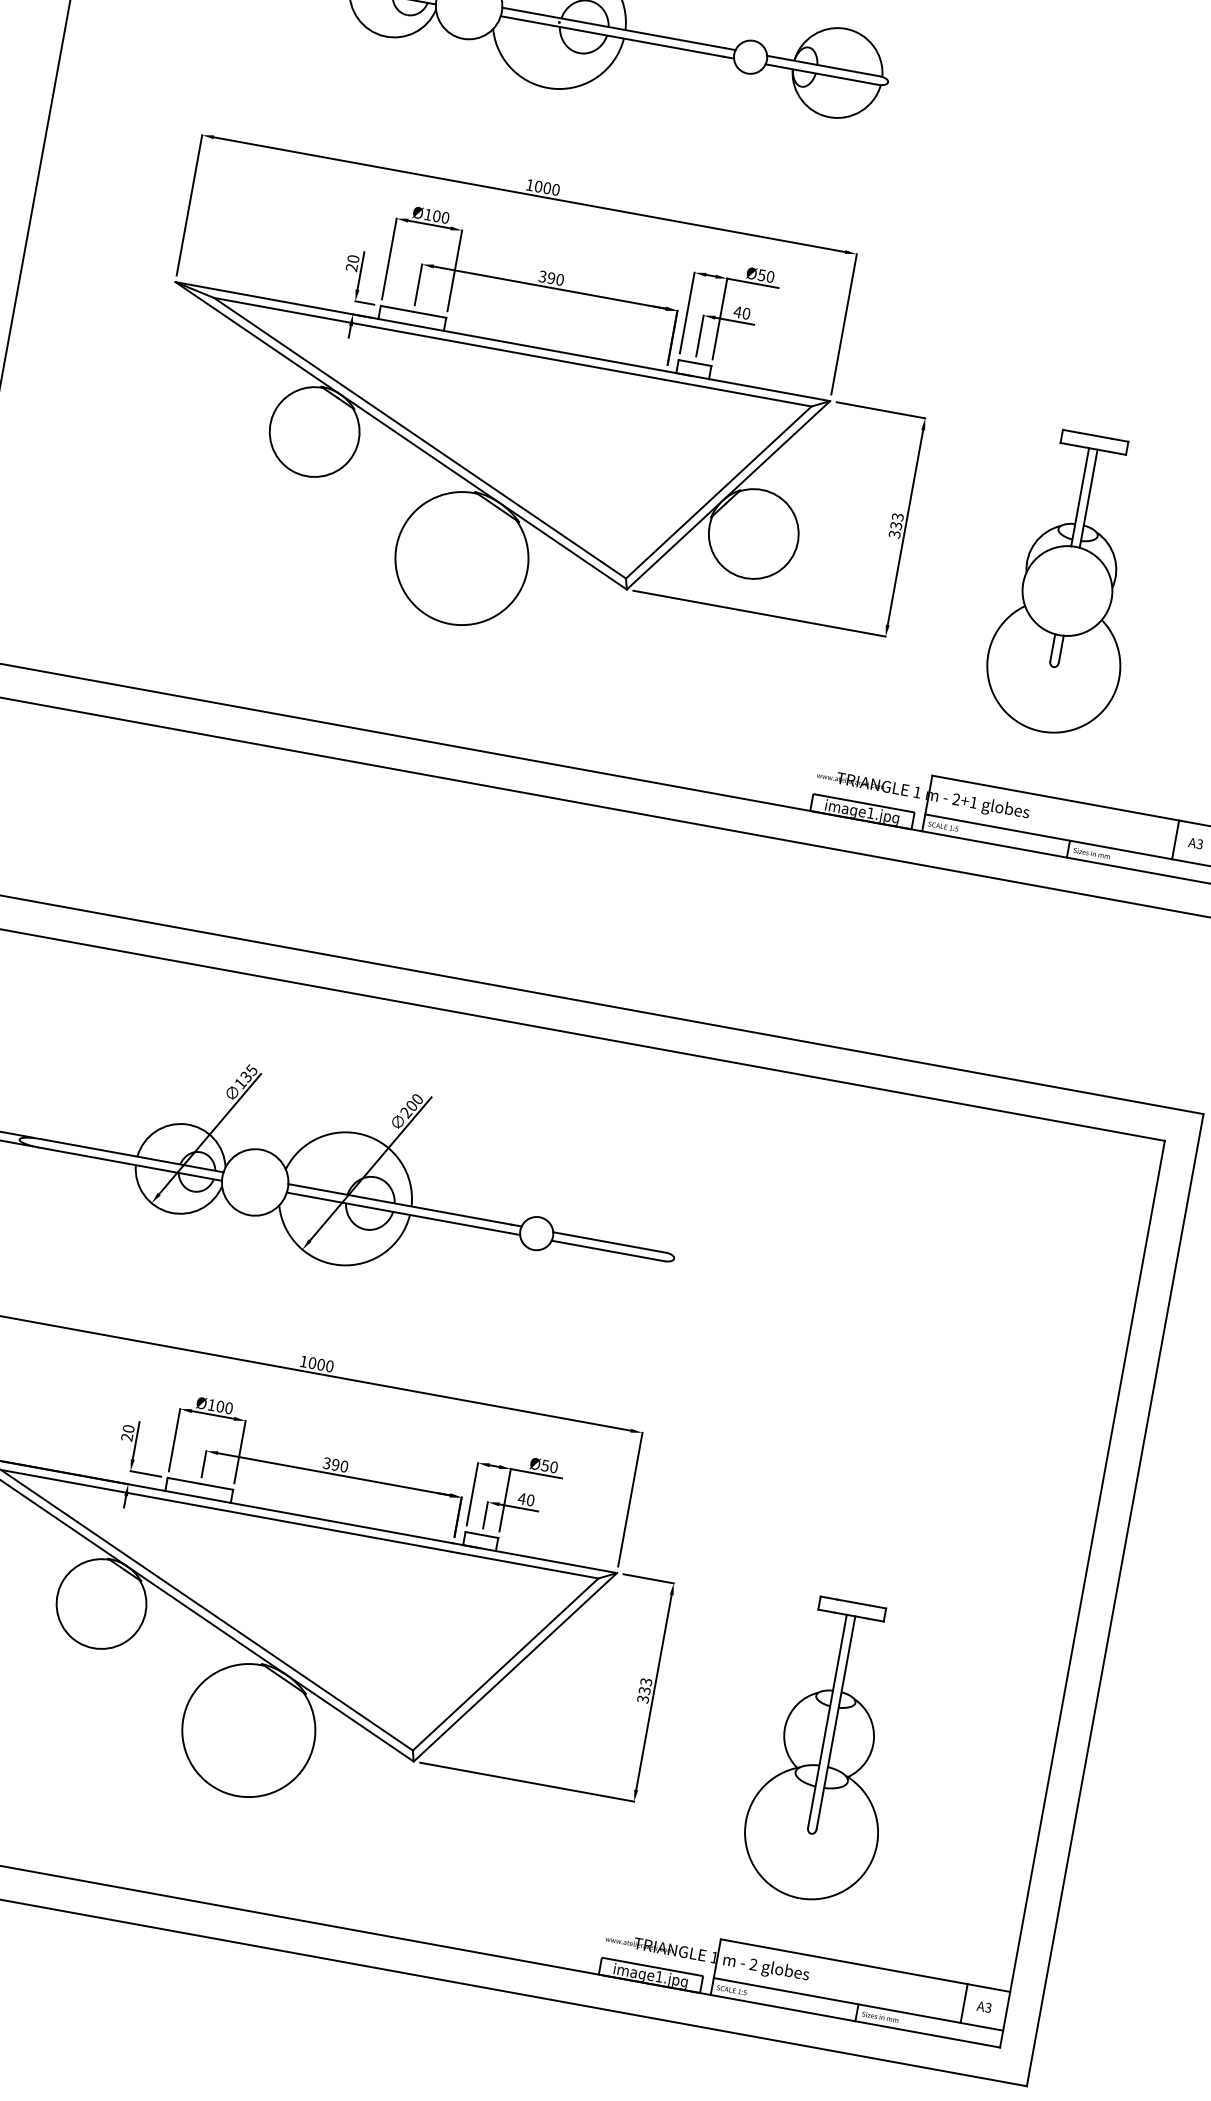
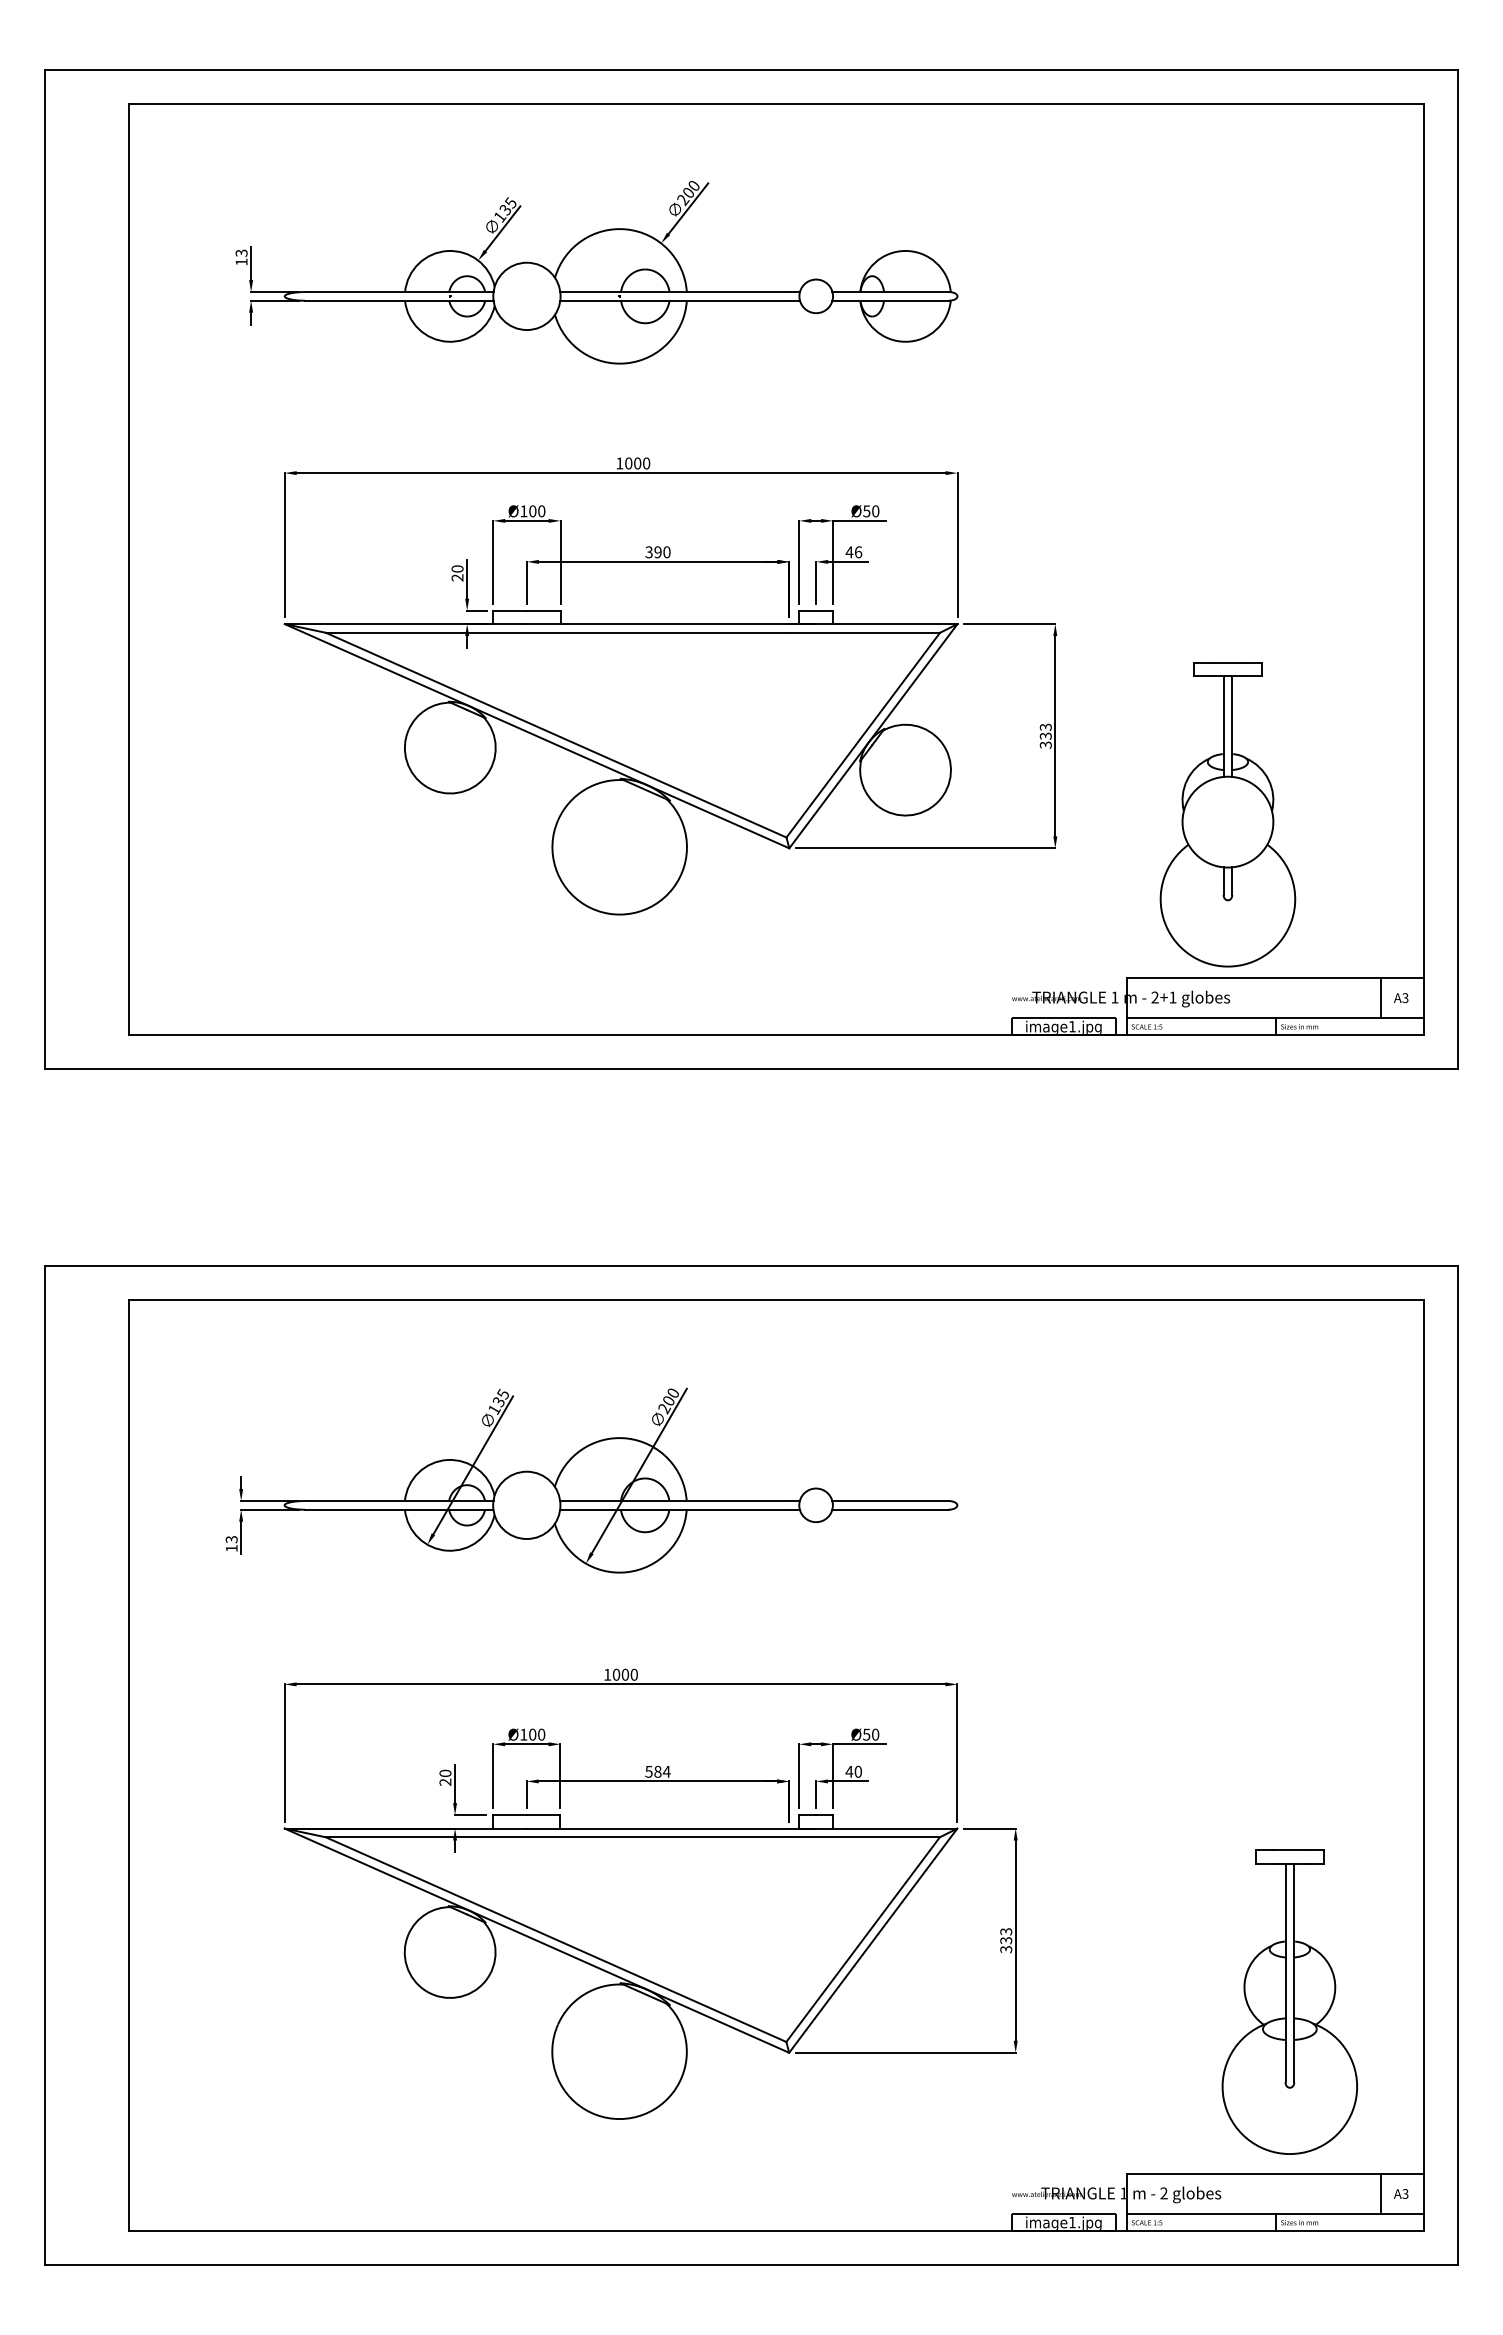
text: (746, 313) -> (858, 552), 40 -> 46
part: (1068, 583) -> (1227, 814), moved
text: (335, 1464) -> (657, 1771), 390 -> 584
part: (826, 1749) -> (1289, 2001), moved

